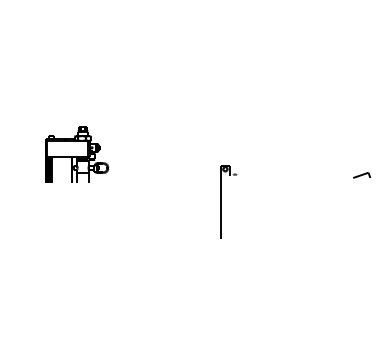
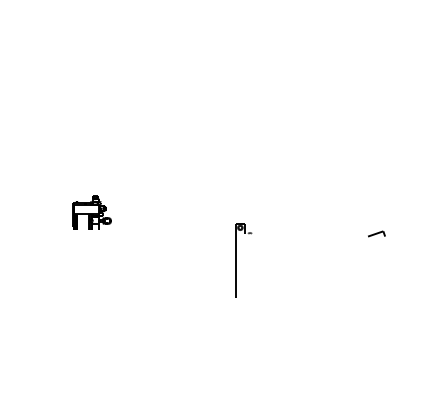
part: (77, 153) -> (92, 212), size x0.6

